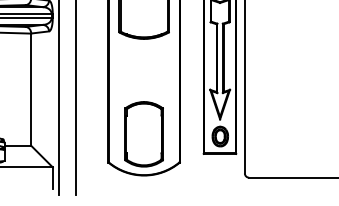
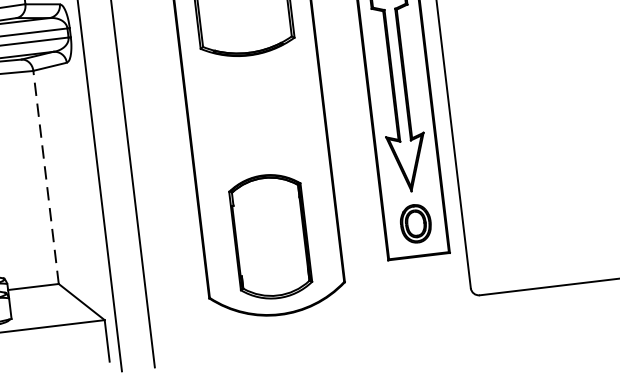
line: (31, 89) -> (46, 177), solid -> dashed

